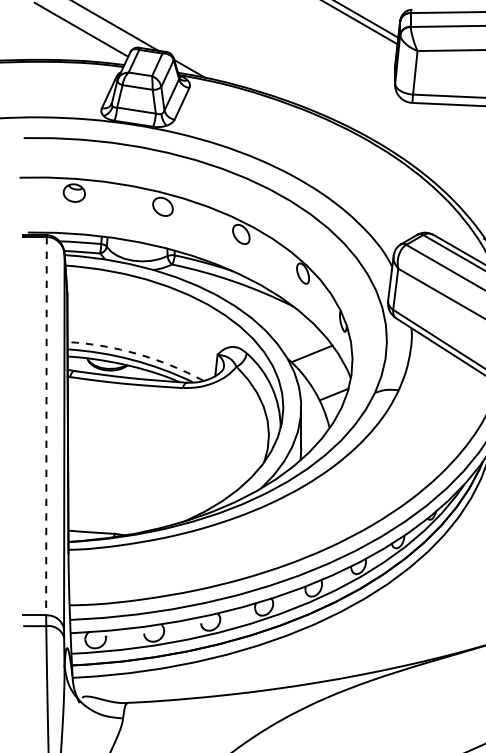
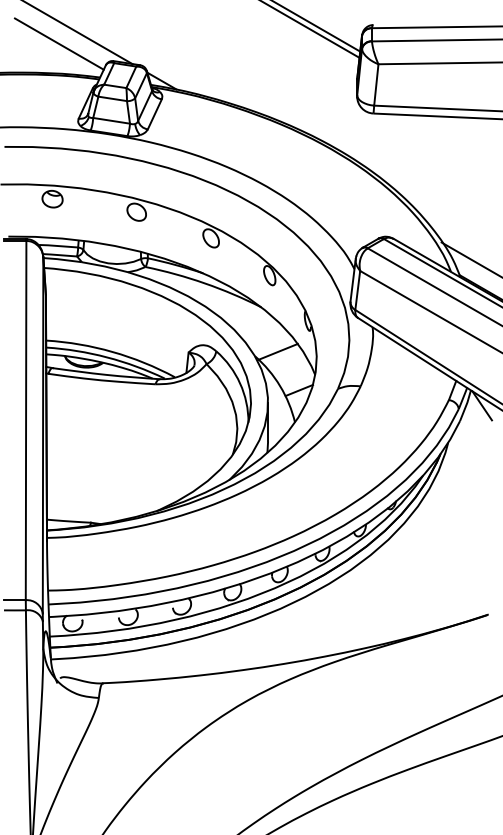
arc: (137, 353) -> (112, 351), dashed -> solid
line: (46, 426) -> (26, 420), dashed -> solid

